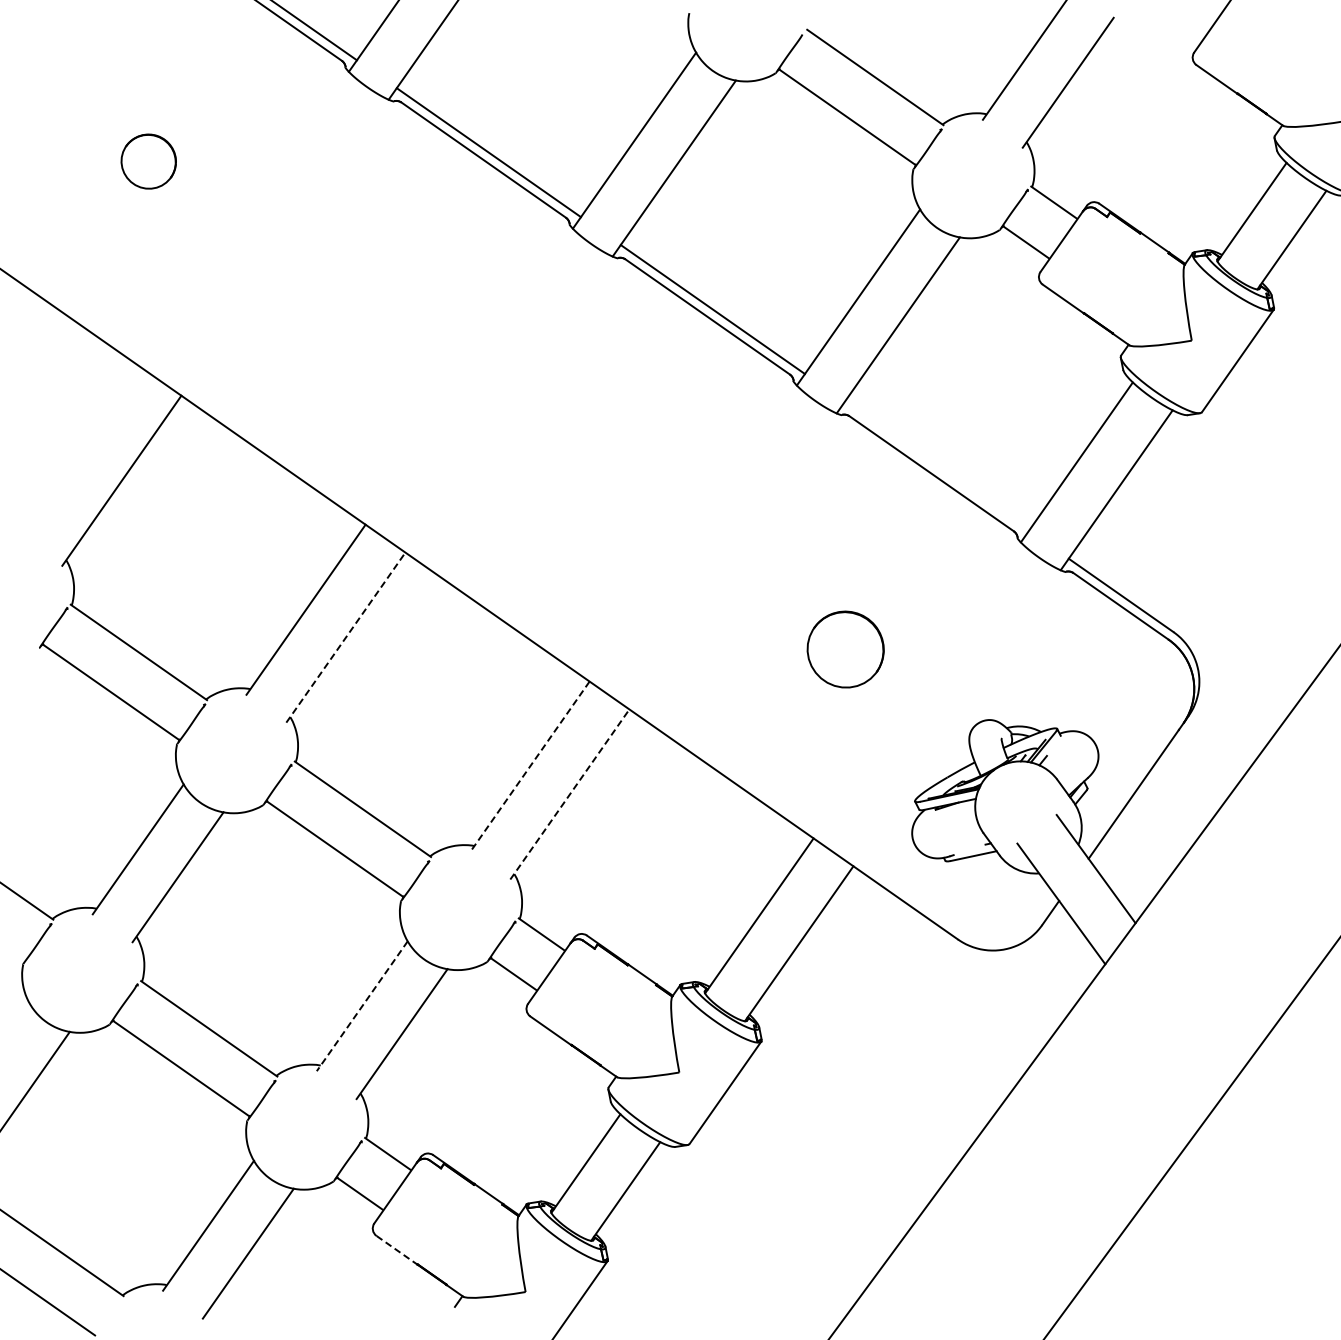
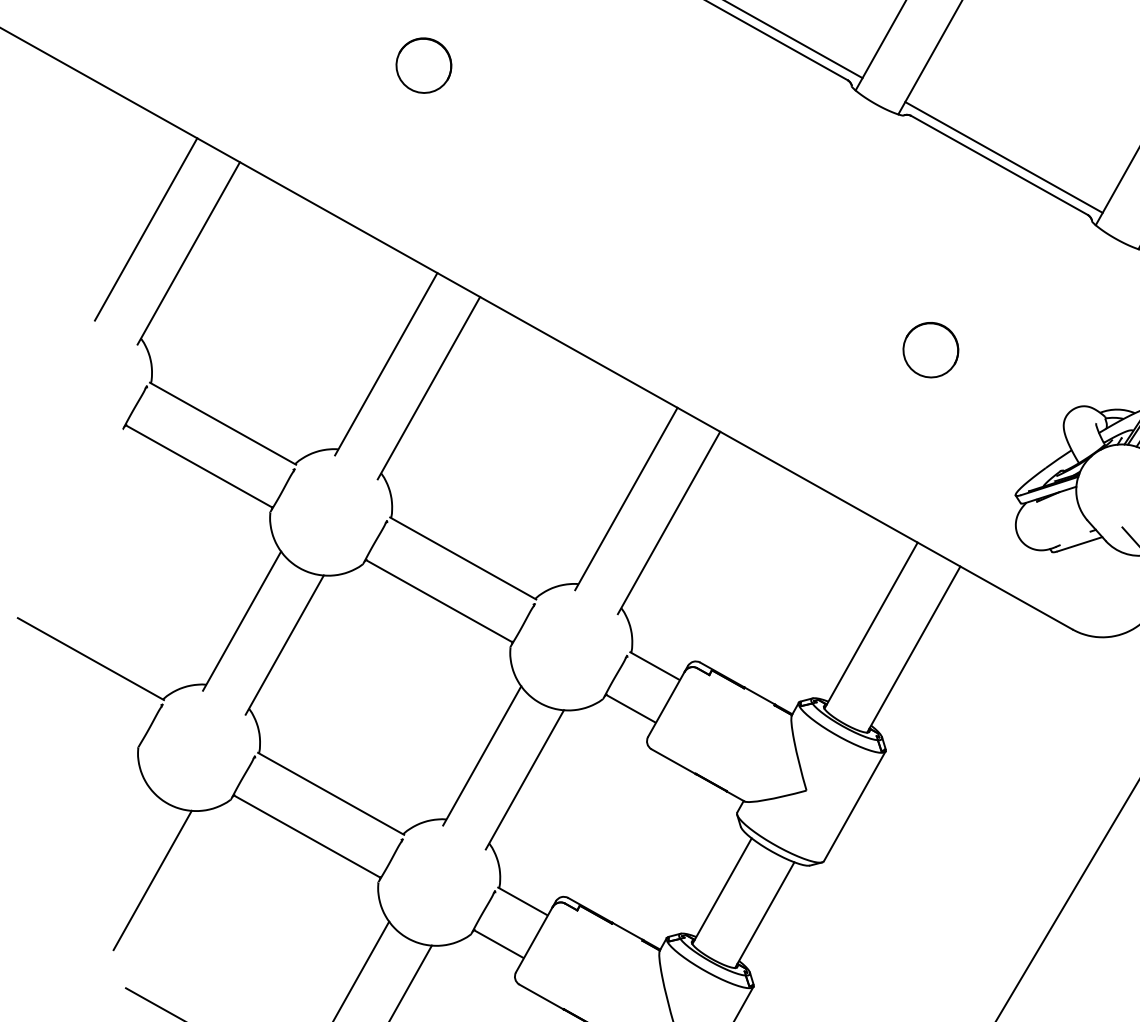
part: (372, 318) -> (423, 65), added
line: (81, 452) -> (145, 229), added
line: (936, 465) -> (1003, 156), added
line: (345, 637) -> (428, 388), dashed -> solid
part: (845, 649) -> (930, 350), size x0.71
line: (530, 766) -> (626, 498), dashed -> solid
line: (569, 794) -> (668, 523), dashed -> solid
line: (361, 1006) -> (481, 756), dashed -> solid
line: (397, 1250) -> (541, 997), dashed -> solid

